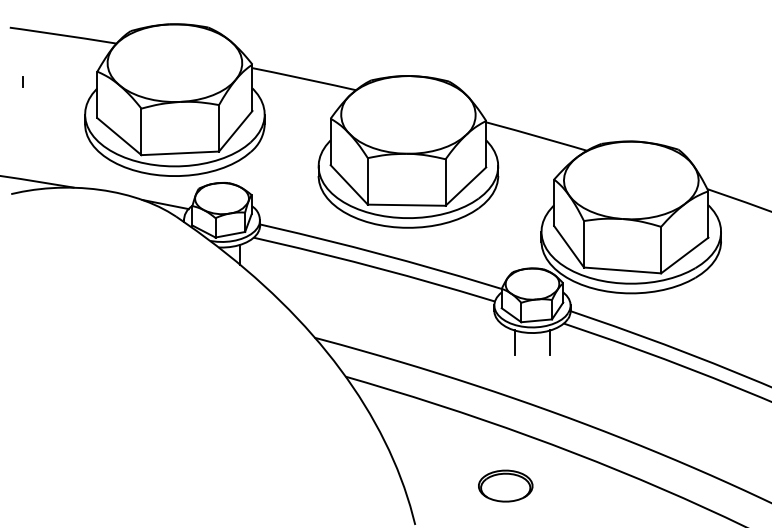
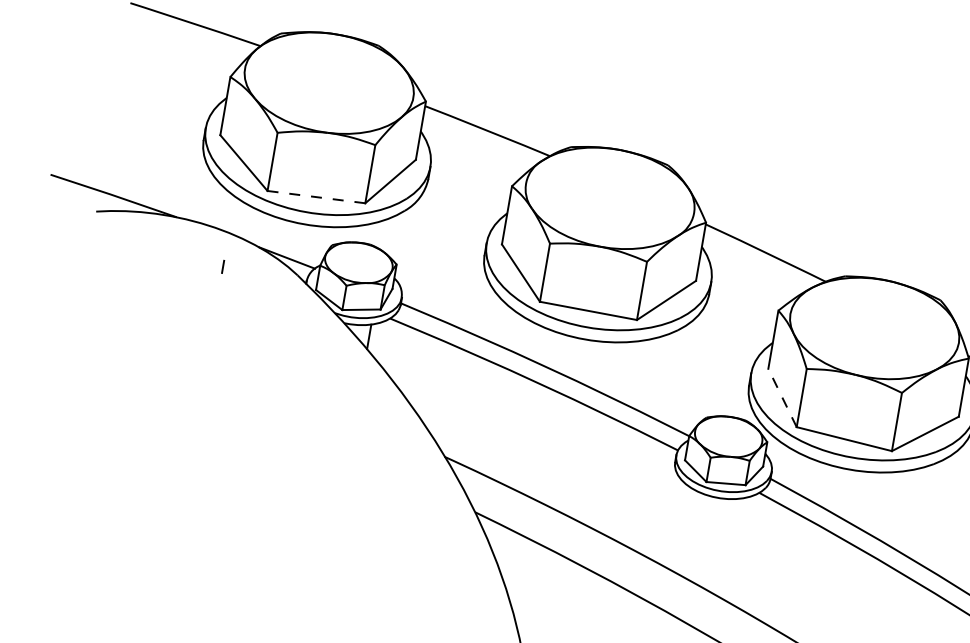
line: (22, 81) -> (222, 266), moved
line: (180, 153) -> (316, 197), solid -> dashed
line: (569, 246) -> (783, 397), solid -> dashed
line: (514, 342) -> (693, 505), removed
line: (550, 342) -> (738, 513), removed

